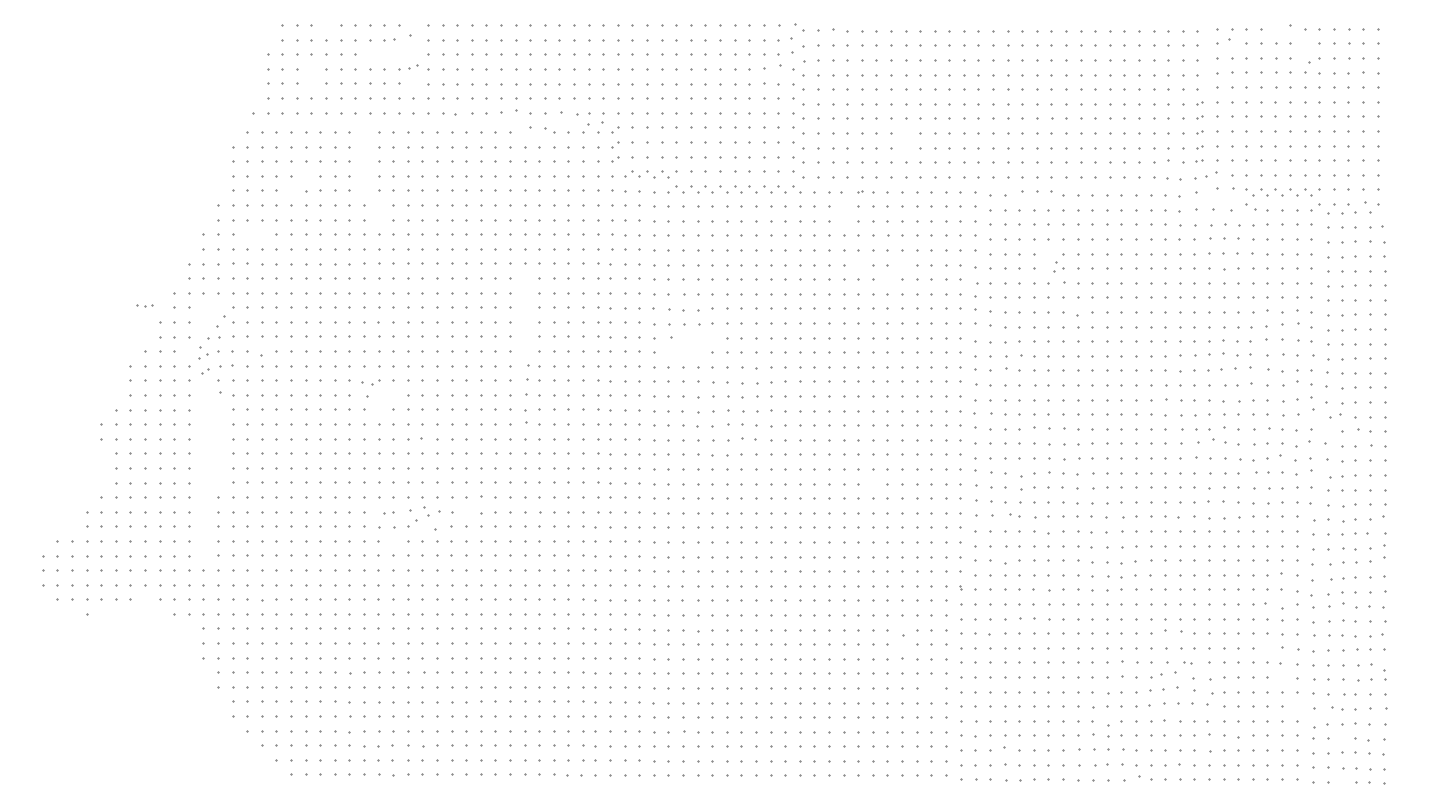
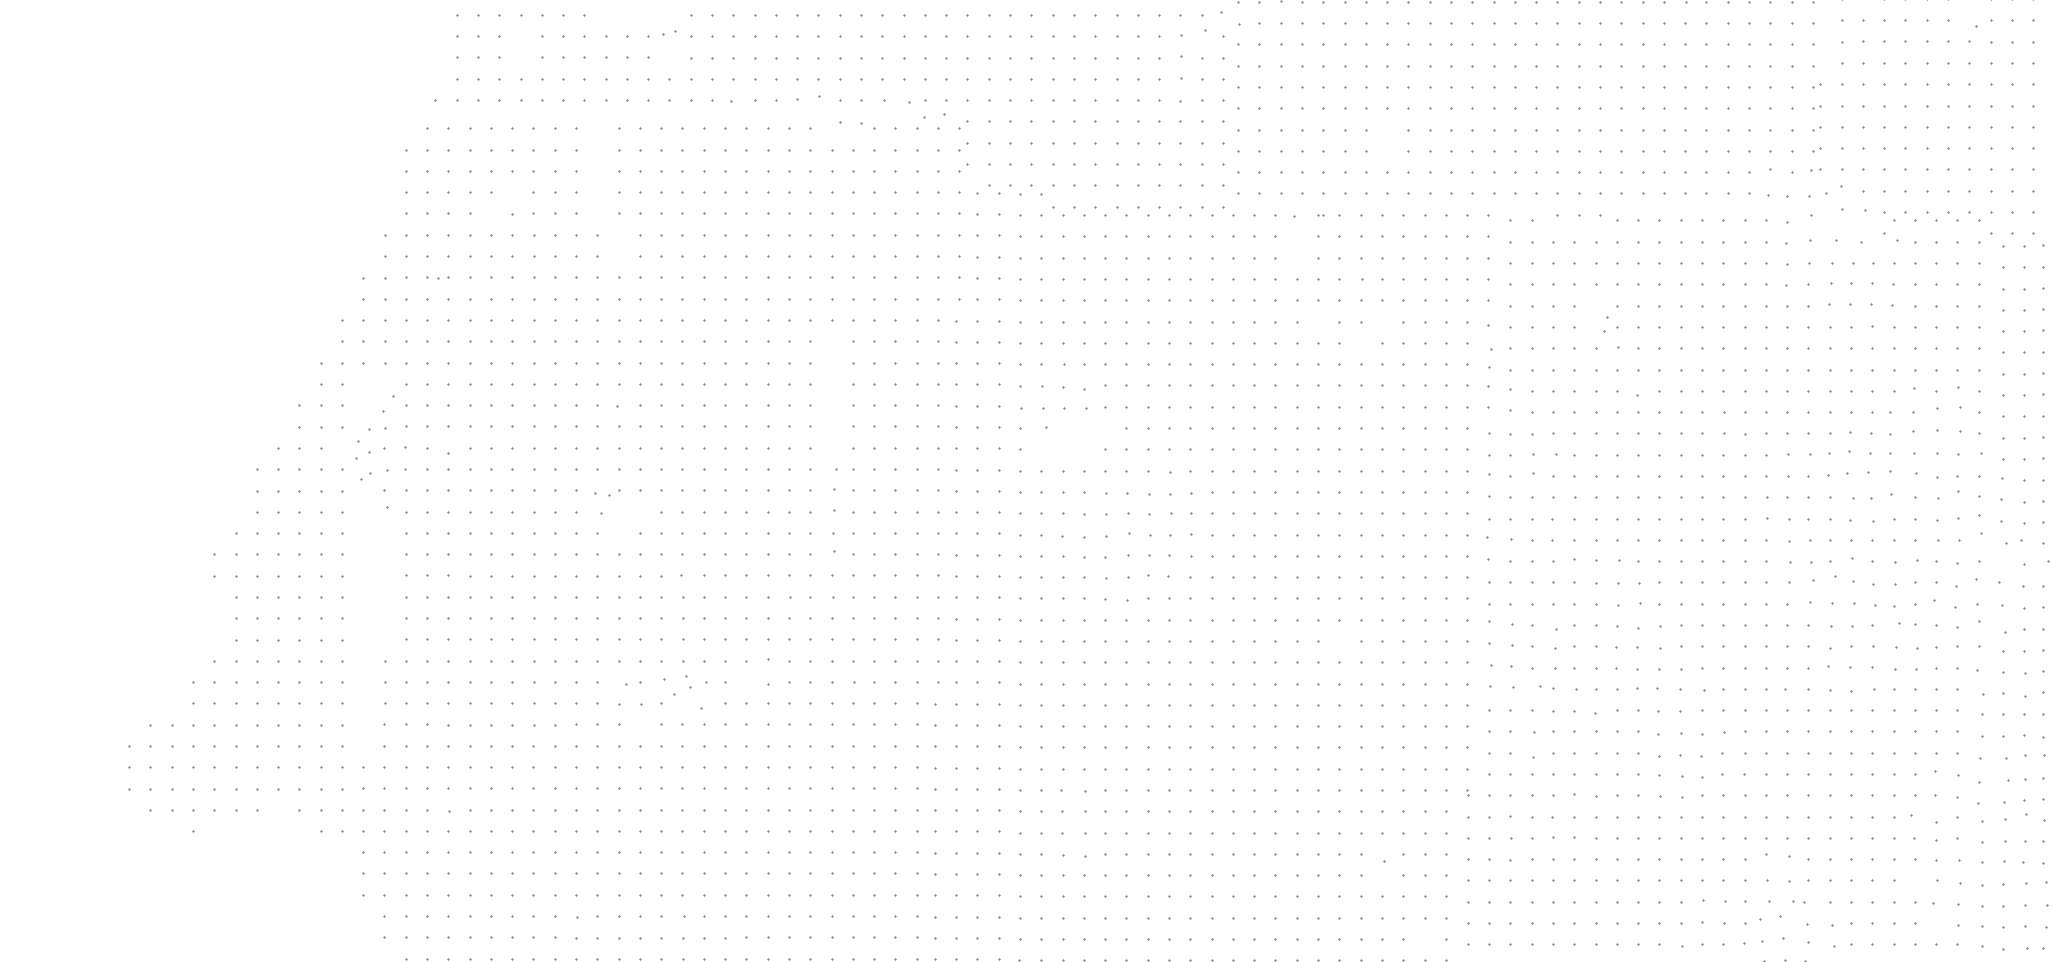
part: (144, 305) -> (437, 277), moved

